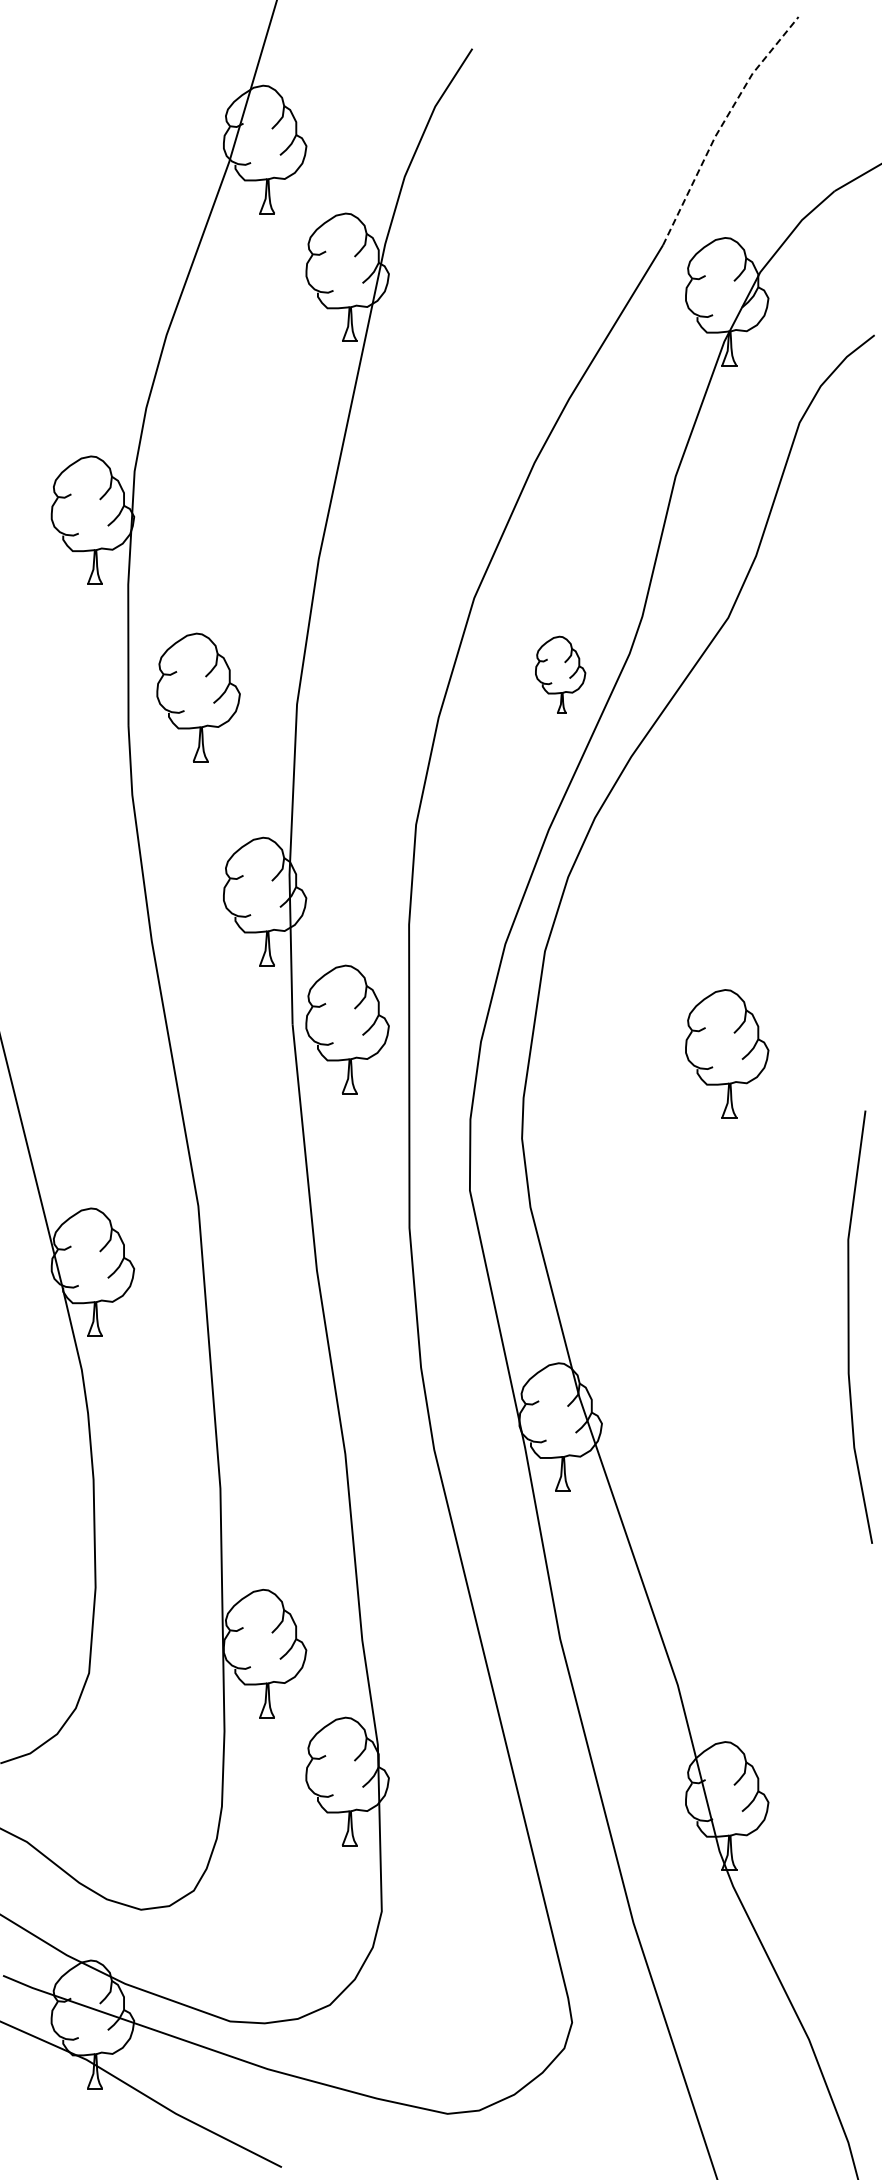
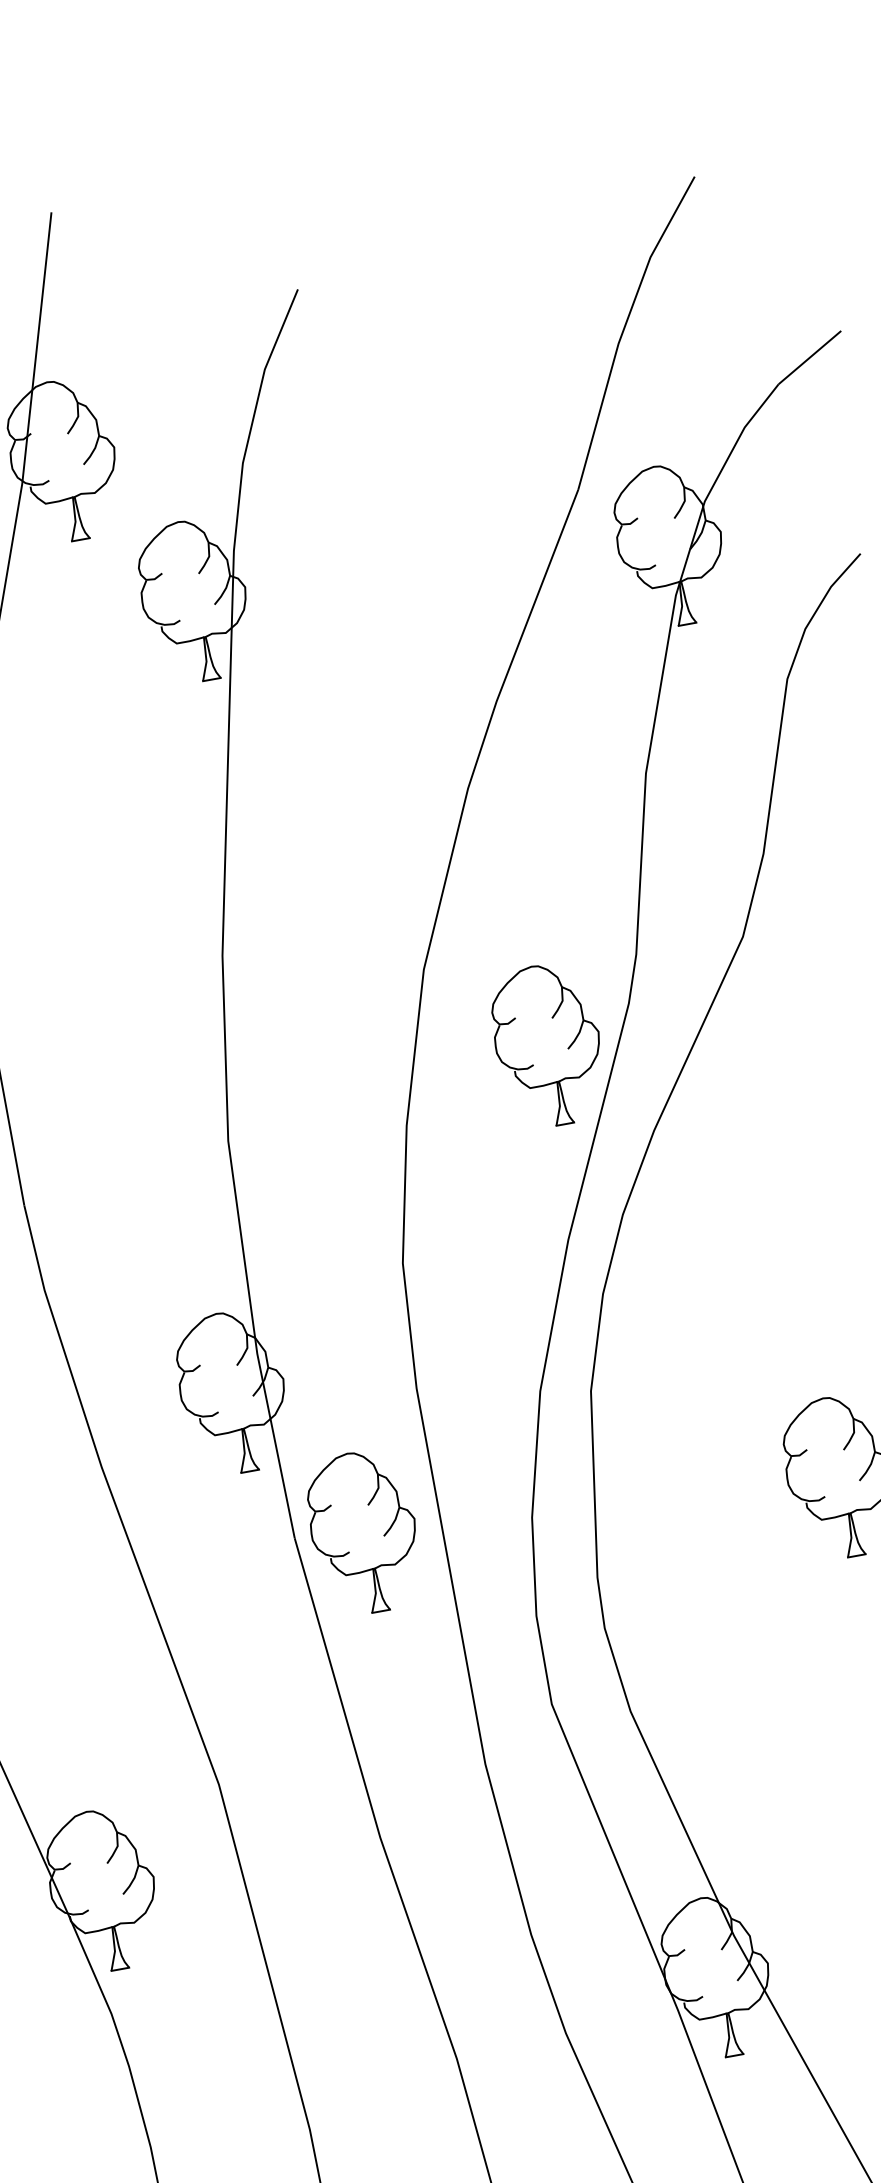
line: (722, 124) -> (624, 326), dashed -> solid
part: (560, 674) -> (547, 1044), size x1.67
part: (198, 697) -> (104, 1154), removed

